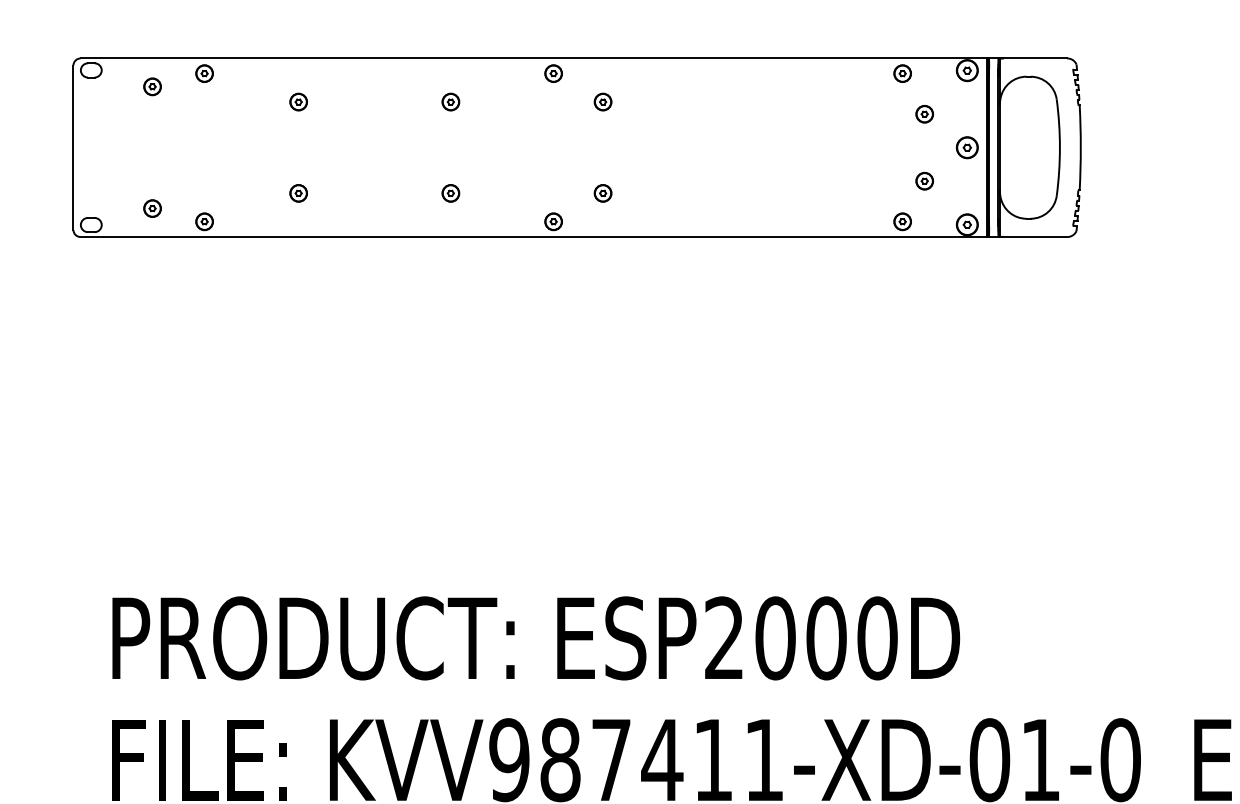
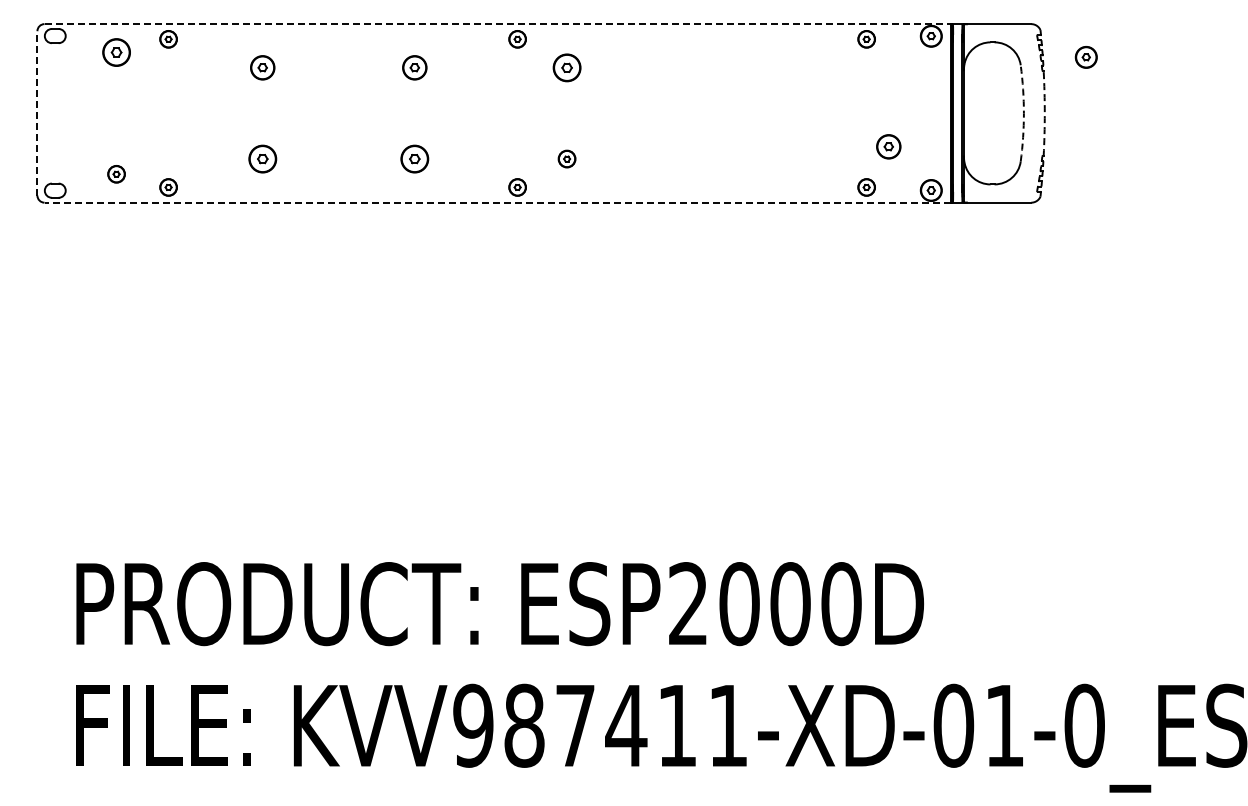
line: (534, 58) -> (498, 24), solid -> dashed
part: (152, 86) -> (116, 52), size x1.6
part: (298, 101) -> (262, 67), size x1.4
part: (450, 101) -> (414, 67), size x1.4
part: (602, 101) -> (566, 67), size x1.6
part: (924, 113) -> (888, 79), removed
line: (73, 146) -> (37, 112), solid -> dashed
part: (966, 147) -> (1085, 57), moved
arc: (1059, 147) -> (1023, 113), solid -> dashed
arc: (1080, 147) -> (1044, 113), solid -> dashed
part: (924, 180) -> (888, 146), size x1.4
part: (298, 192) -> (262, 158), size x1.6
part: (450, 192) -> (414, 158), size x1.6
line: (533, 236) -> (497, 202), solid -> dashed

